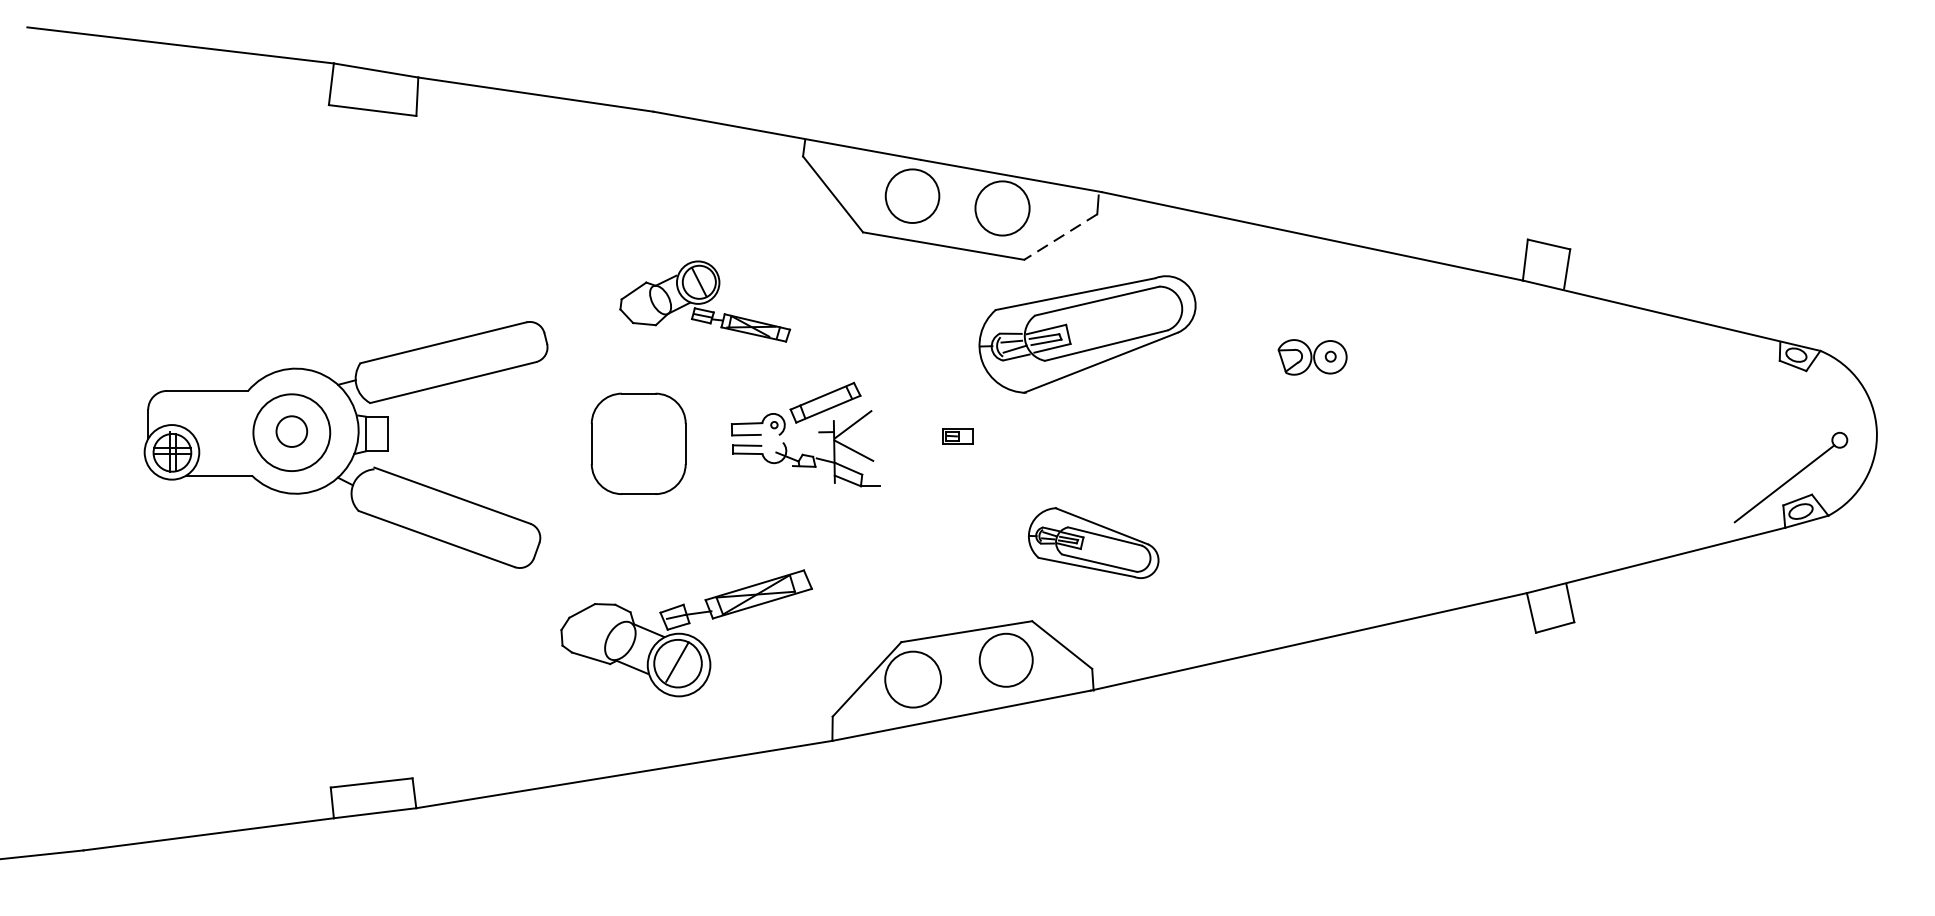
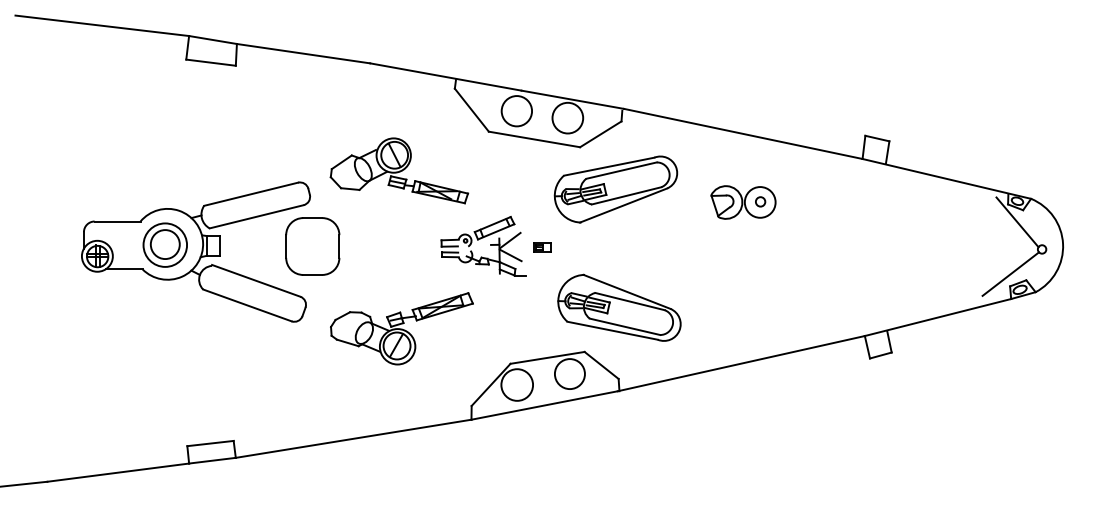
line: (1060, 237) -> (600, 134), dashed -> solid
part: (705, 300) -> (399, 170), size x1.43
part: (1312, 357) -> (743, 202), size x1.67
line: (1796, 392) -> (1017, 222), added
circle: (290, 431) -> (164, 244), size x1.67
part: (818, 433) -> (490, 245), moved
part: (638, 443) -> (312, 246), moved
part: (1093, 542) -> (619, 307), size x1.67
part: (685, 632) -> (401, 328), moved

